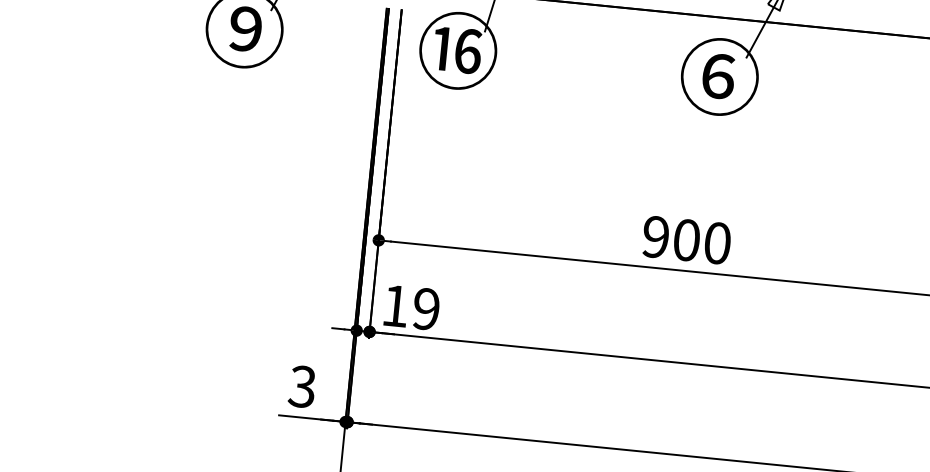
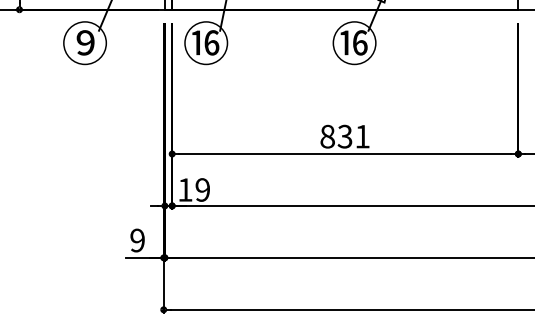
text: (718, 75) -> (353, 42), ⑥ -> ⑯
text: (685, 239) -> (344, 136), 900 -> 831
text: (302, 386) -> (137, 240), 3 -> 9

